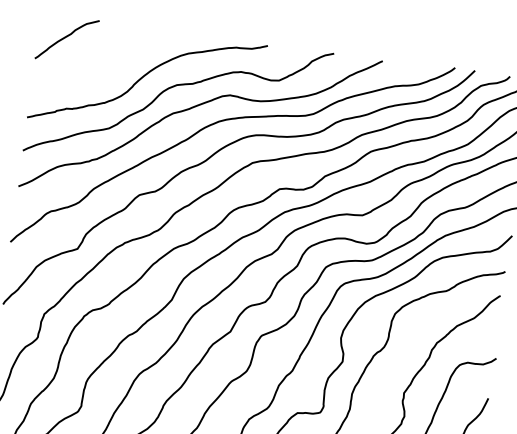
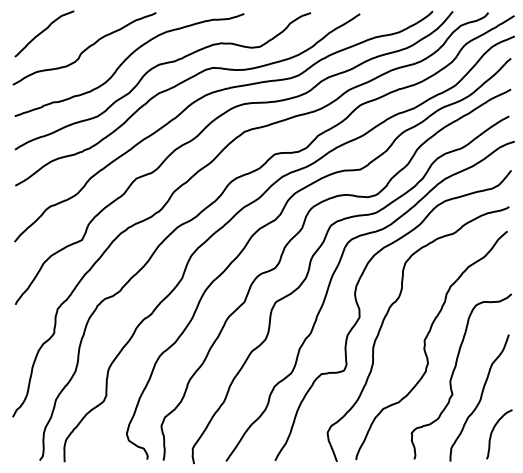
curve: (105, 59) -> (85, 48), added

